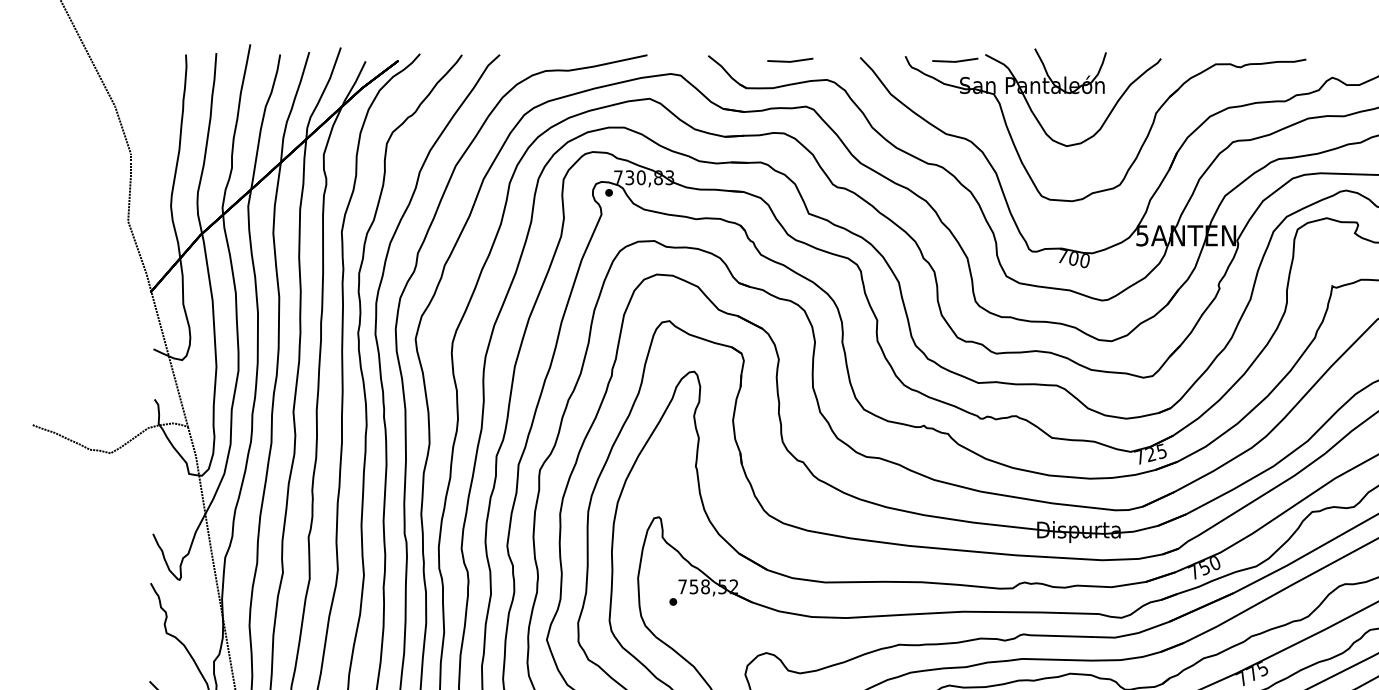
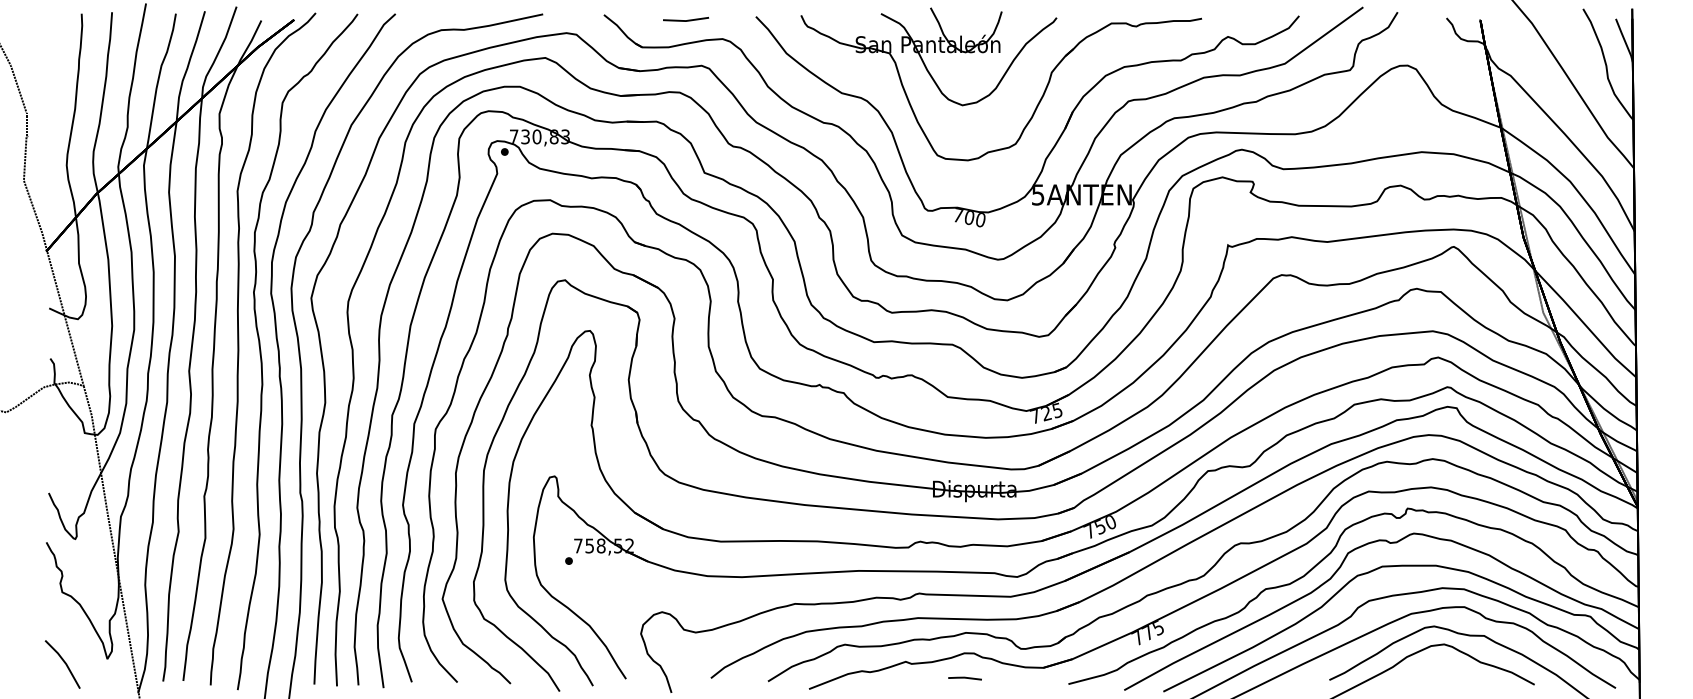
line: (956, 60) -> (852, 19), removed

